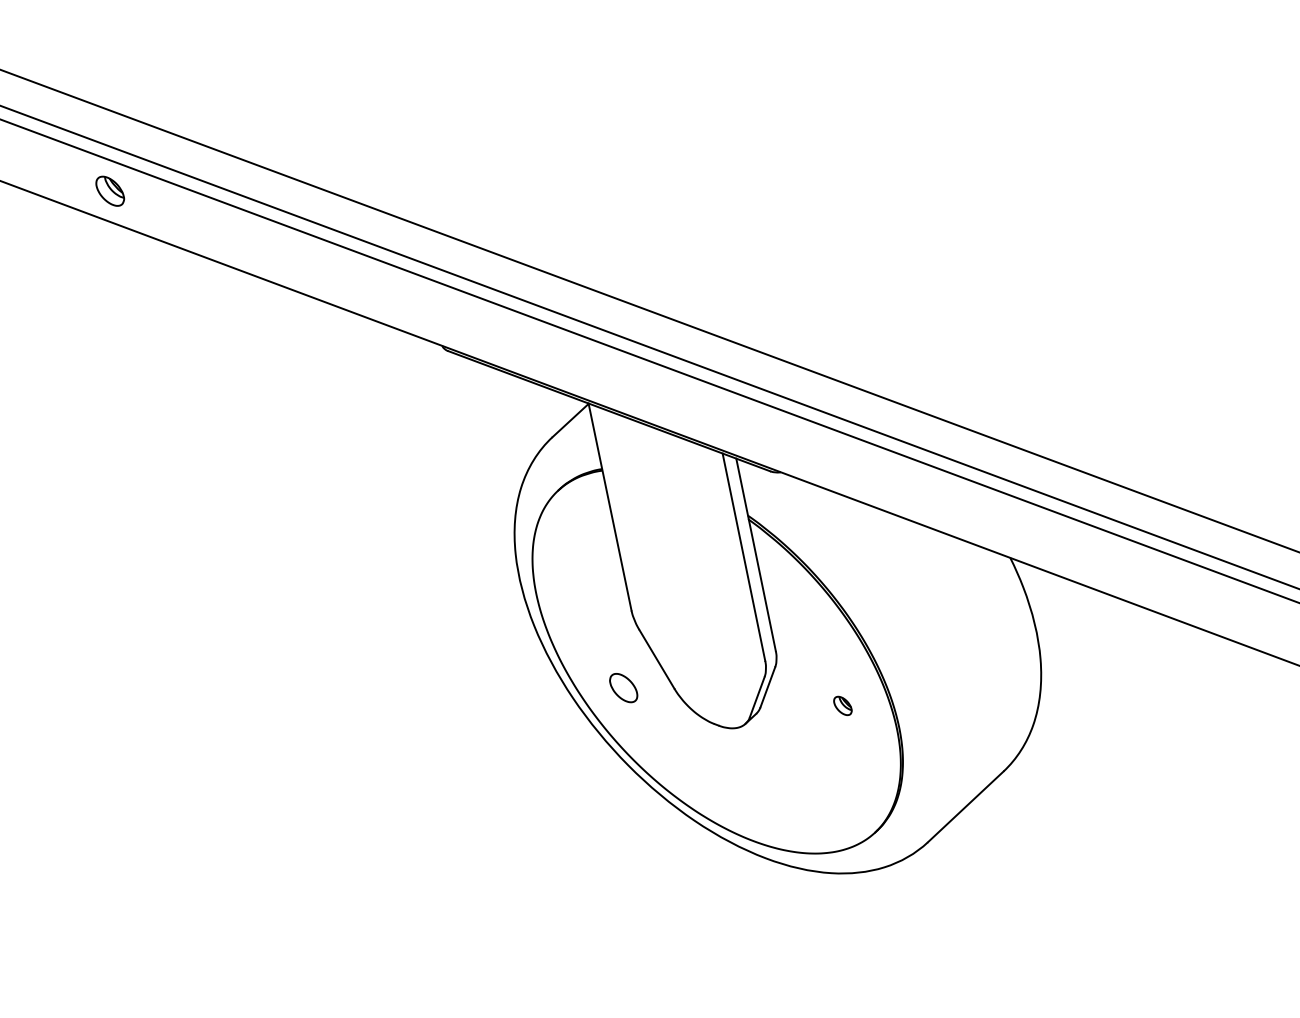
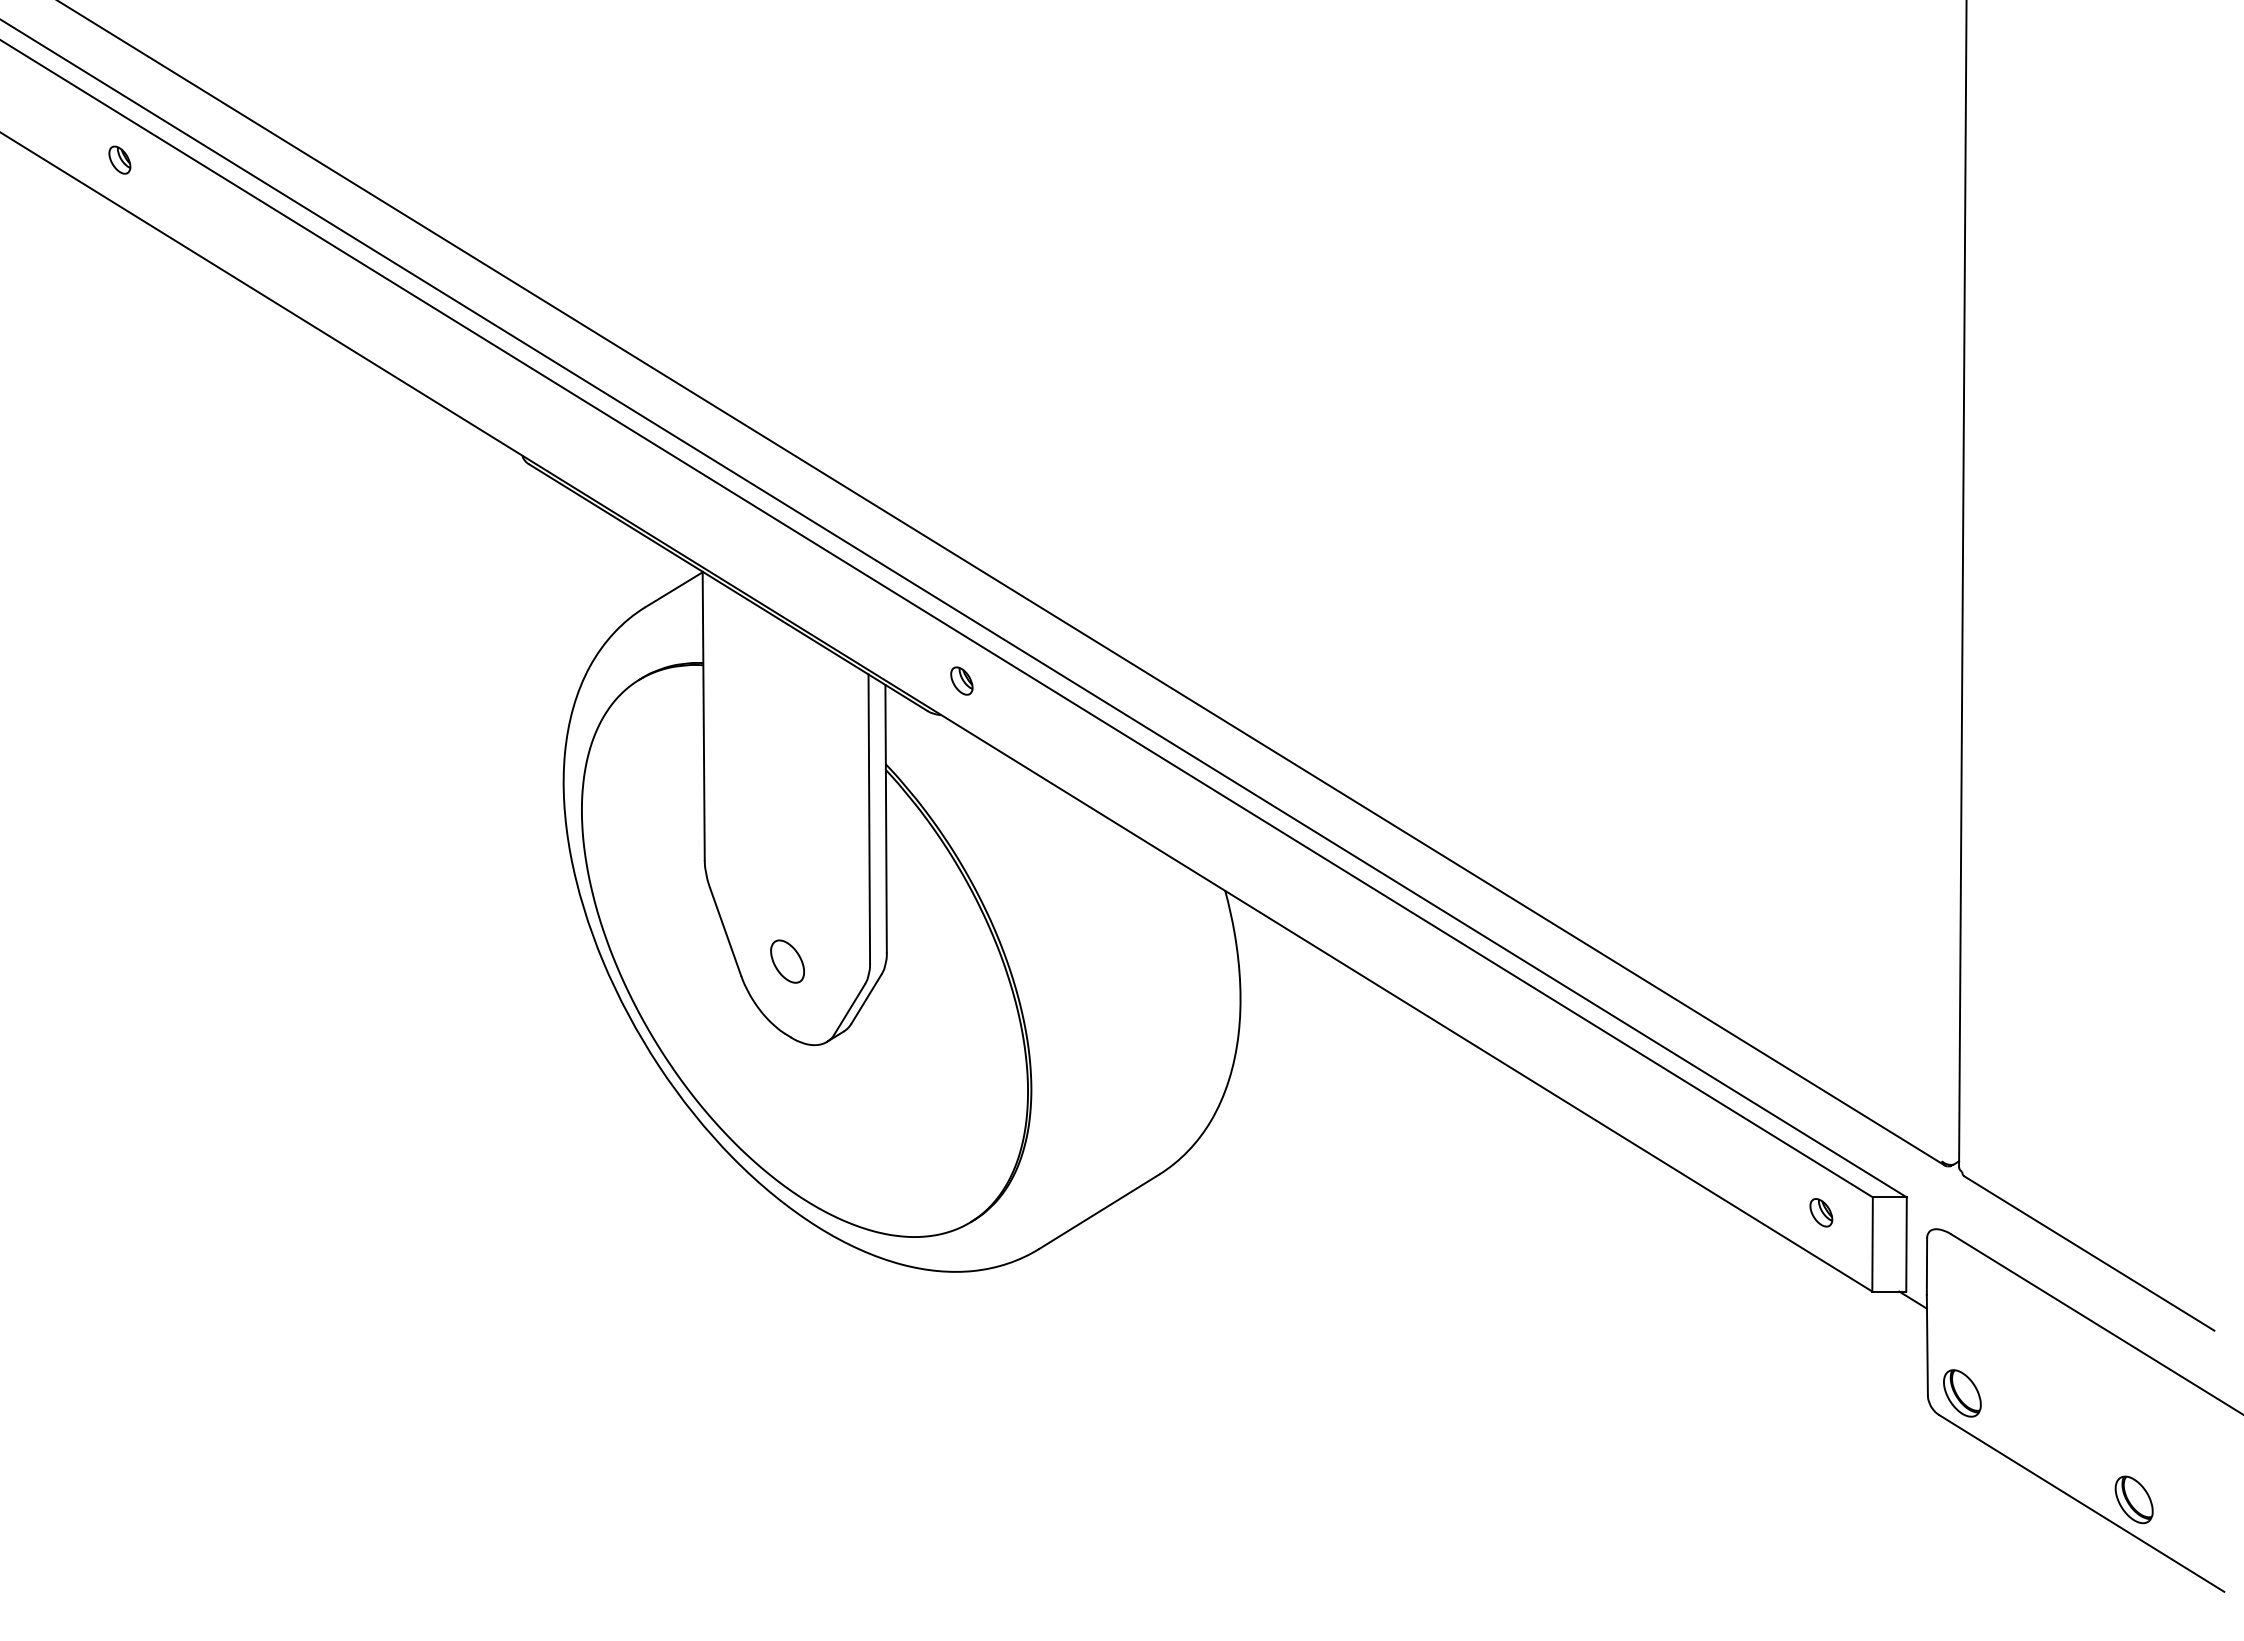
part: (109, 190) -> (119, 159), size x0.62
part: (623, 688) -> (787, 961), moved
part: (842, 705) -> (961, 680), moved

